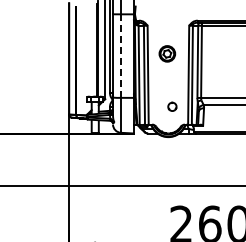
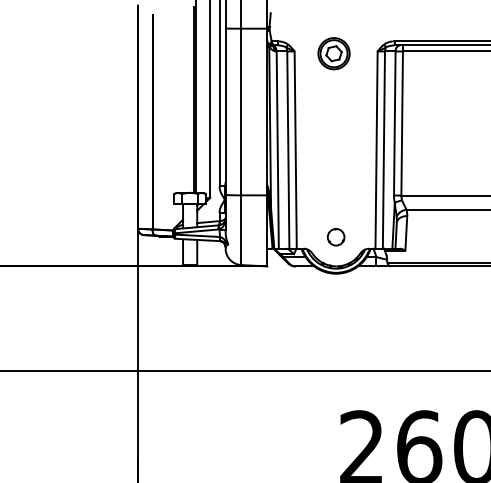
part: (167, 53) -> (334, 52), moved
line: (120, 56) -> (240, 112), dashed -> solid
part: (172, 106) -> (336, 236), moved

